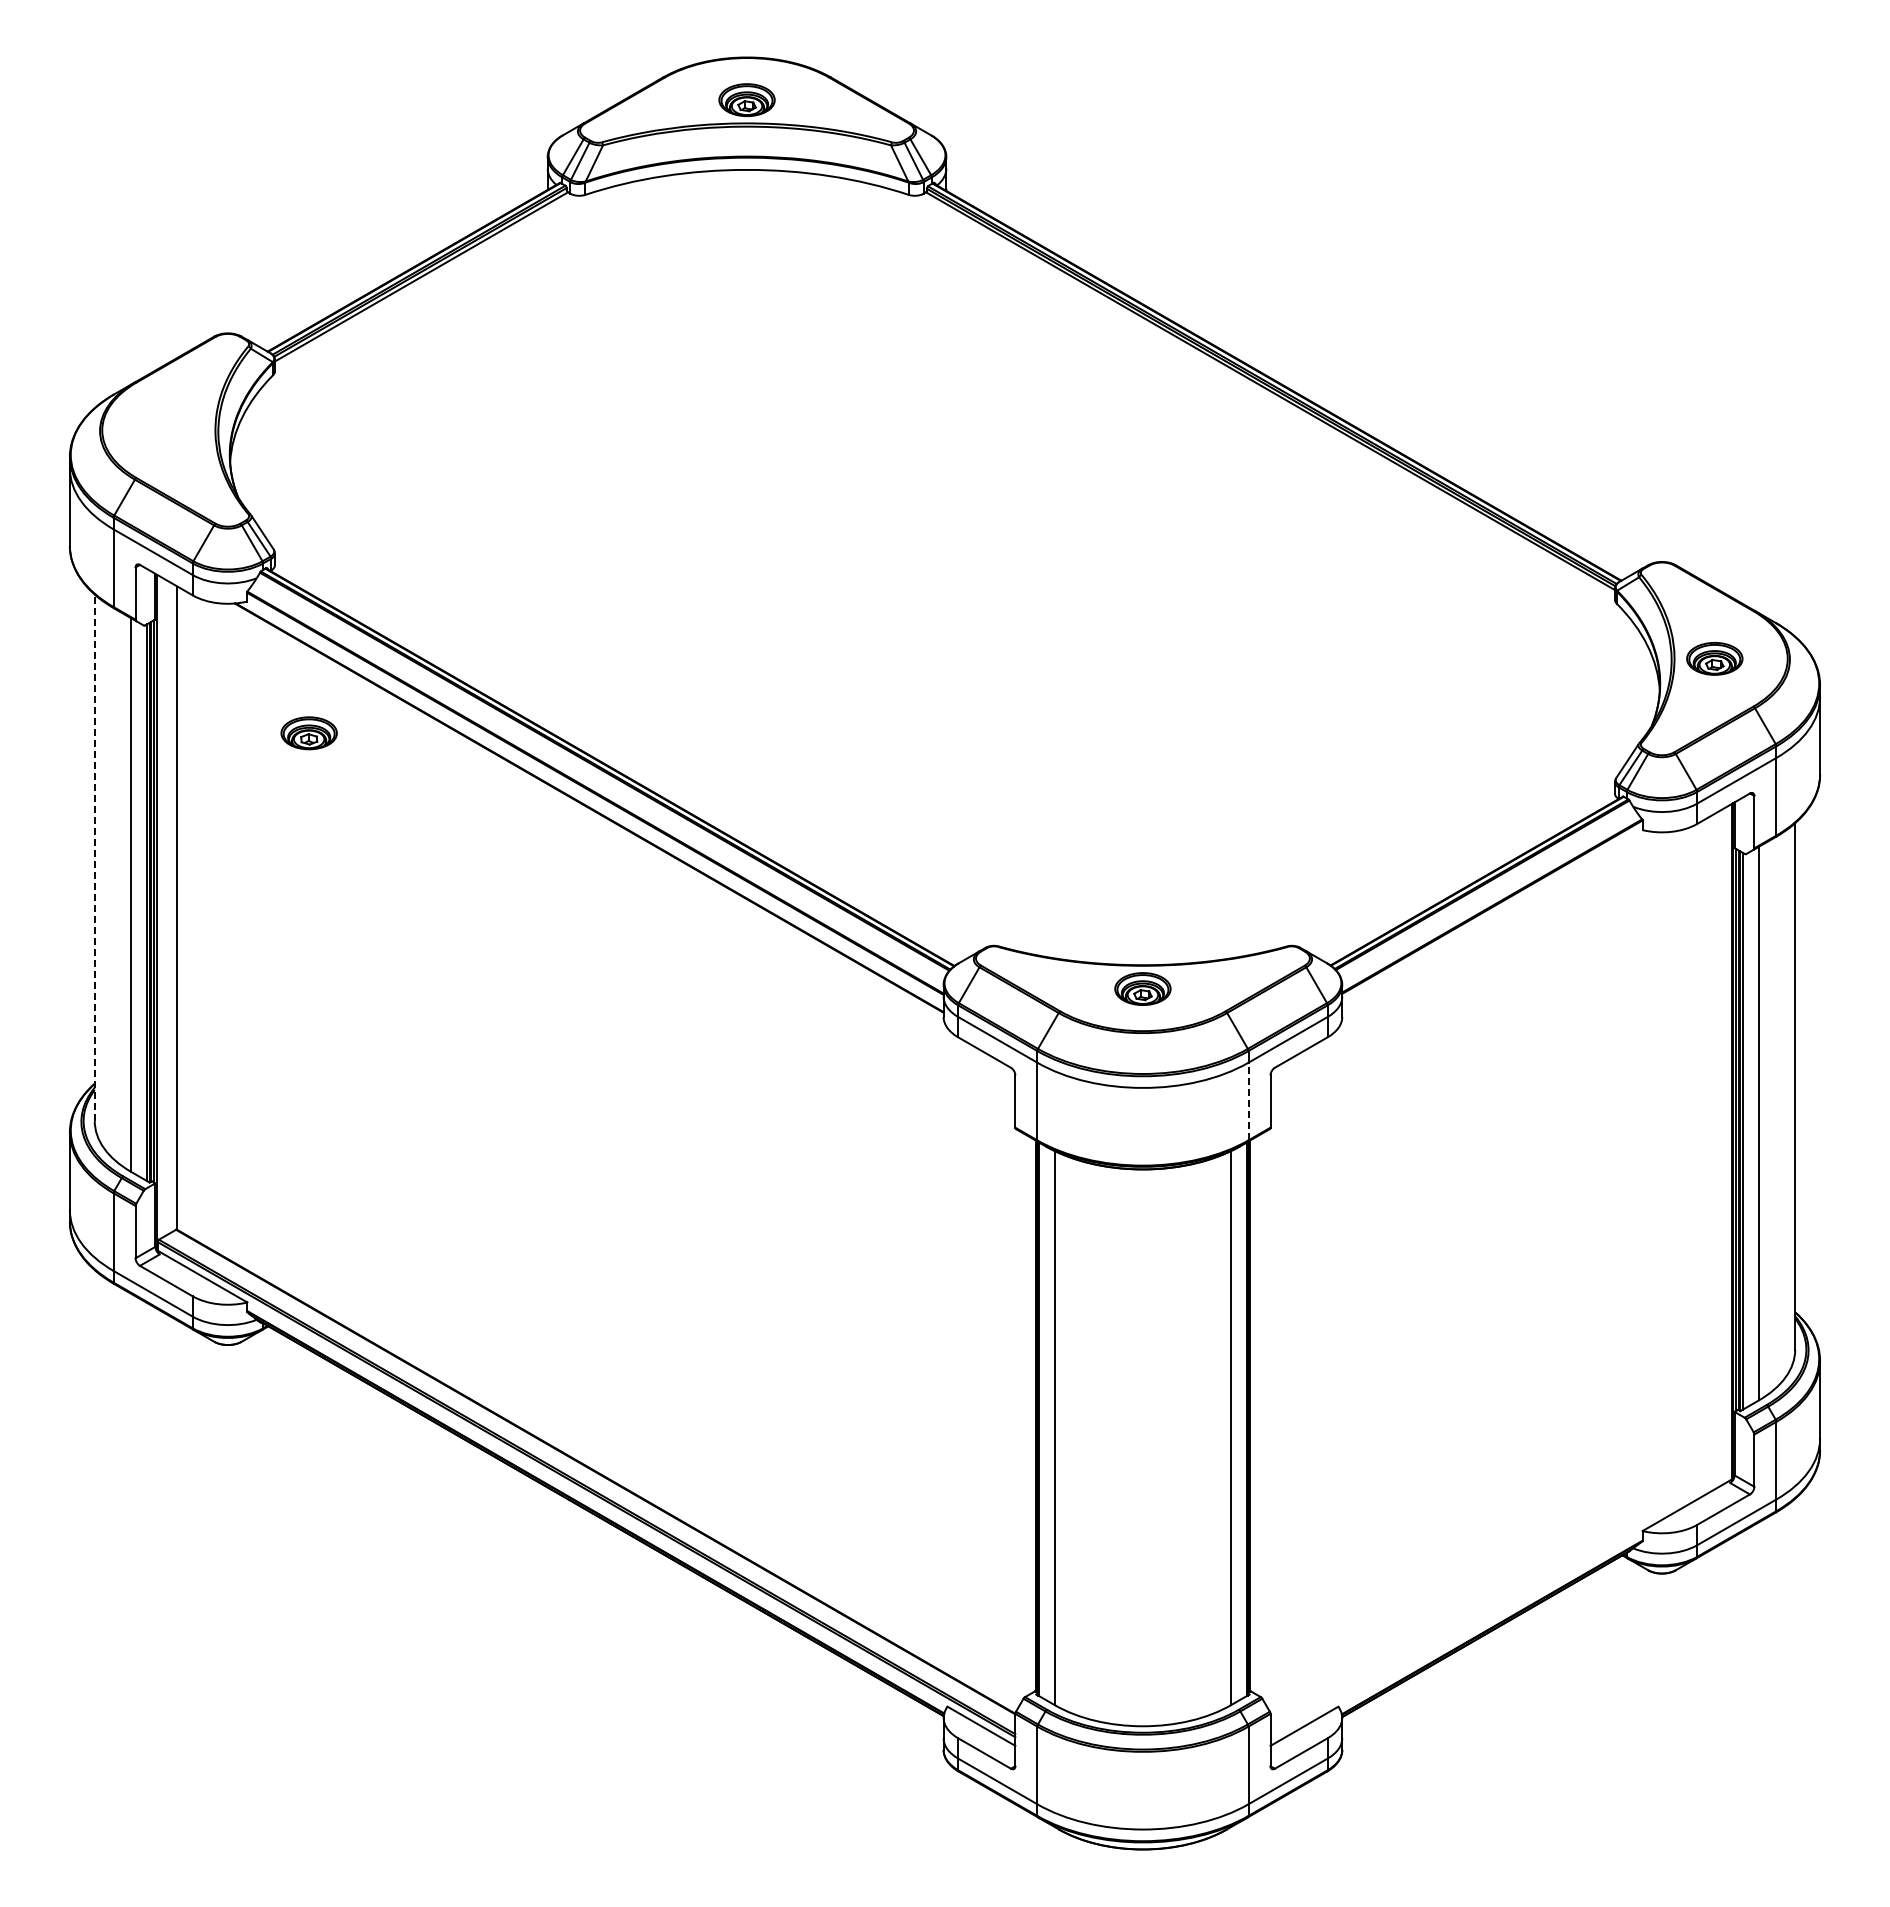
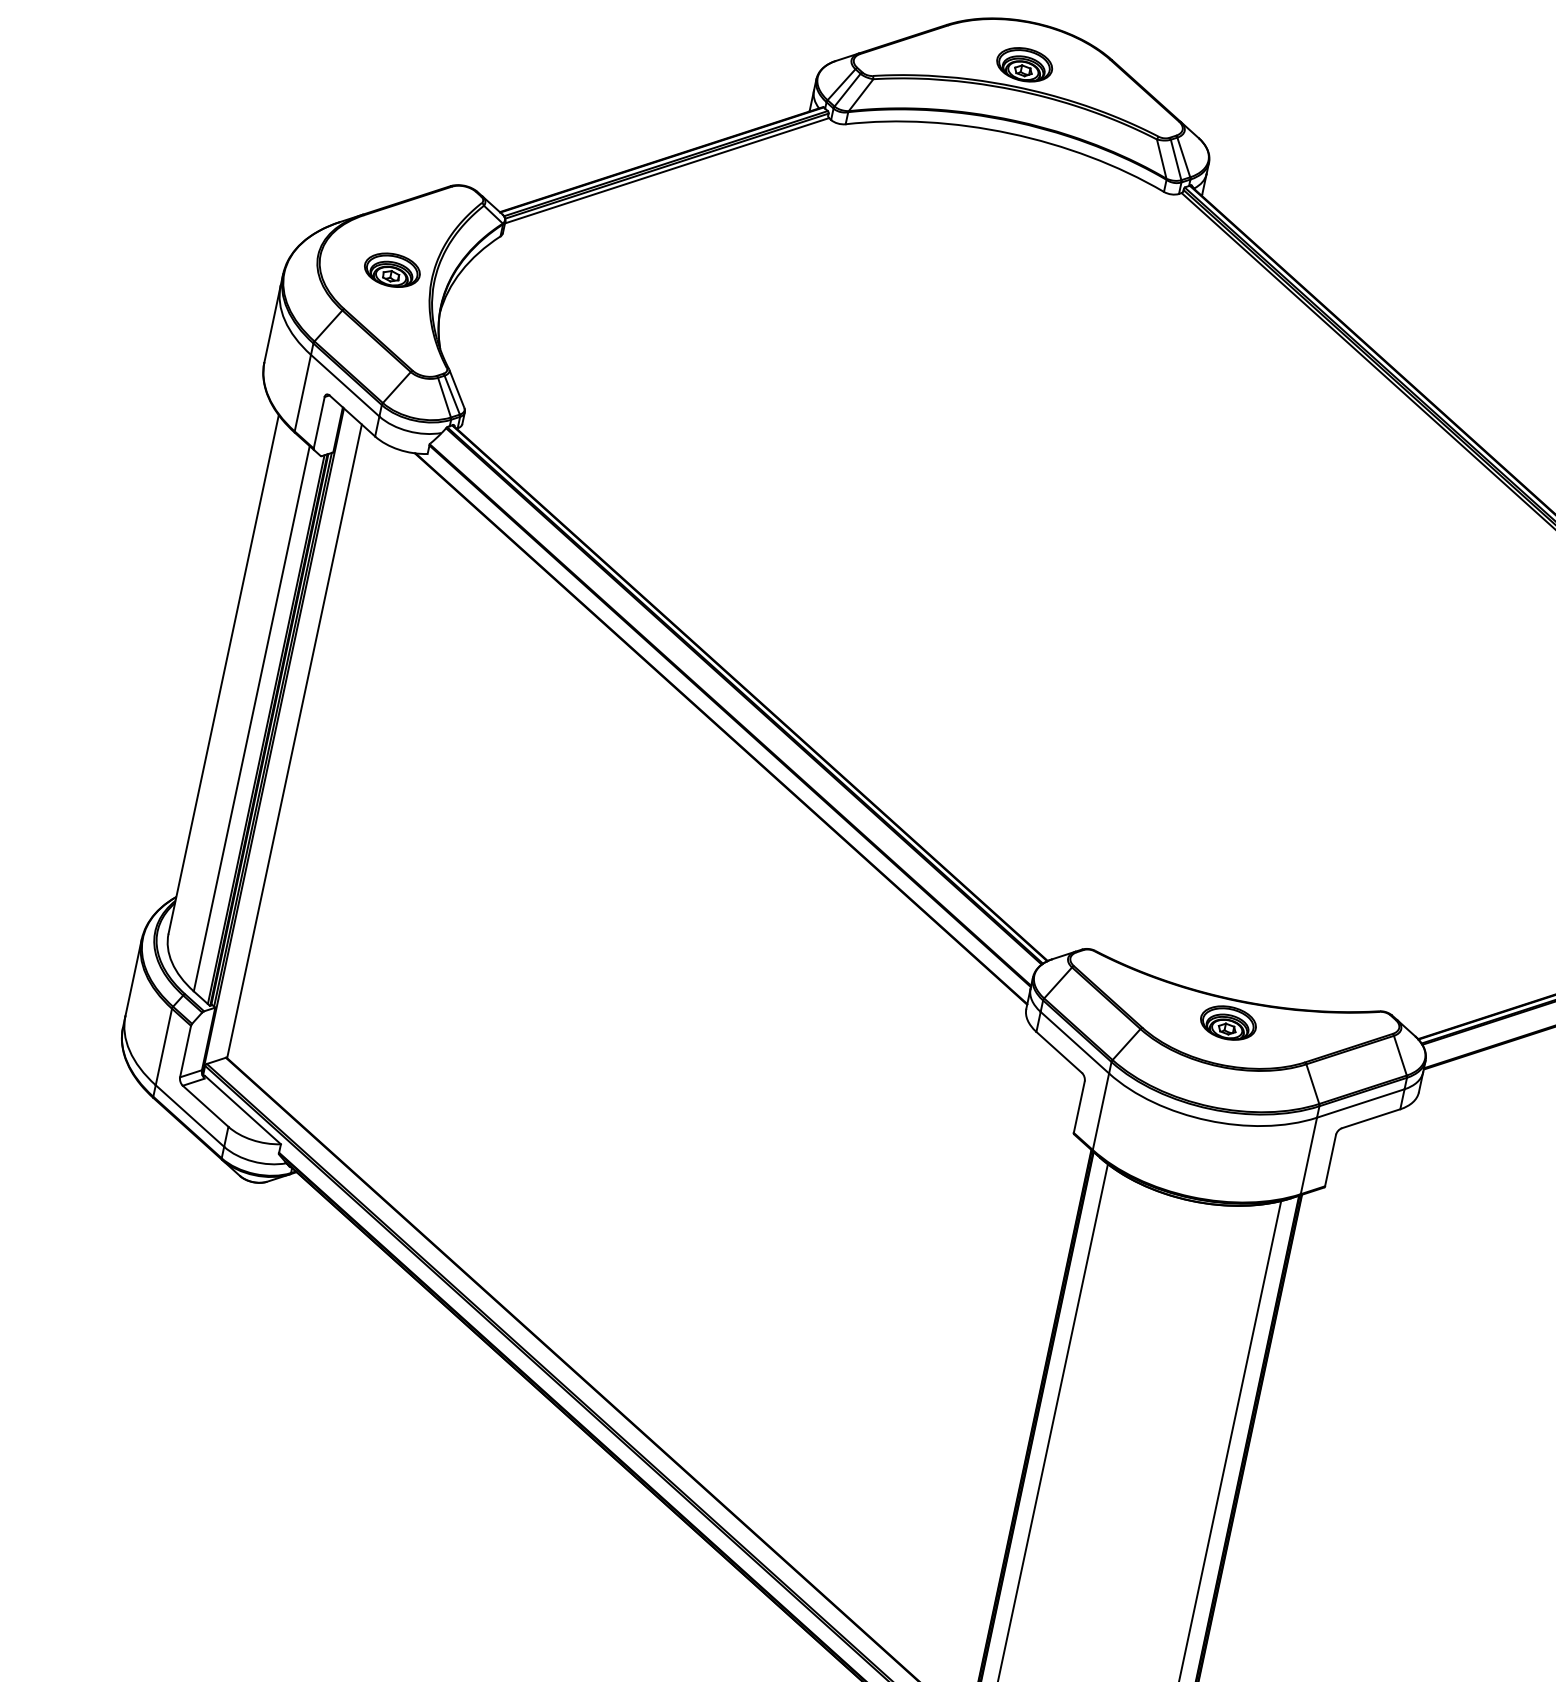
part: (308, 733) -> (391, 270), moved
line: (94, 857) -> (223, 674), dashed -> solid
line: (1248, 1101) -> (1308, 1155), dashed -> solid

